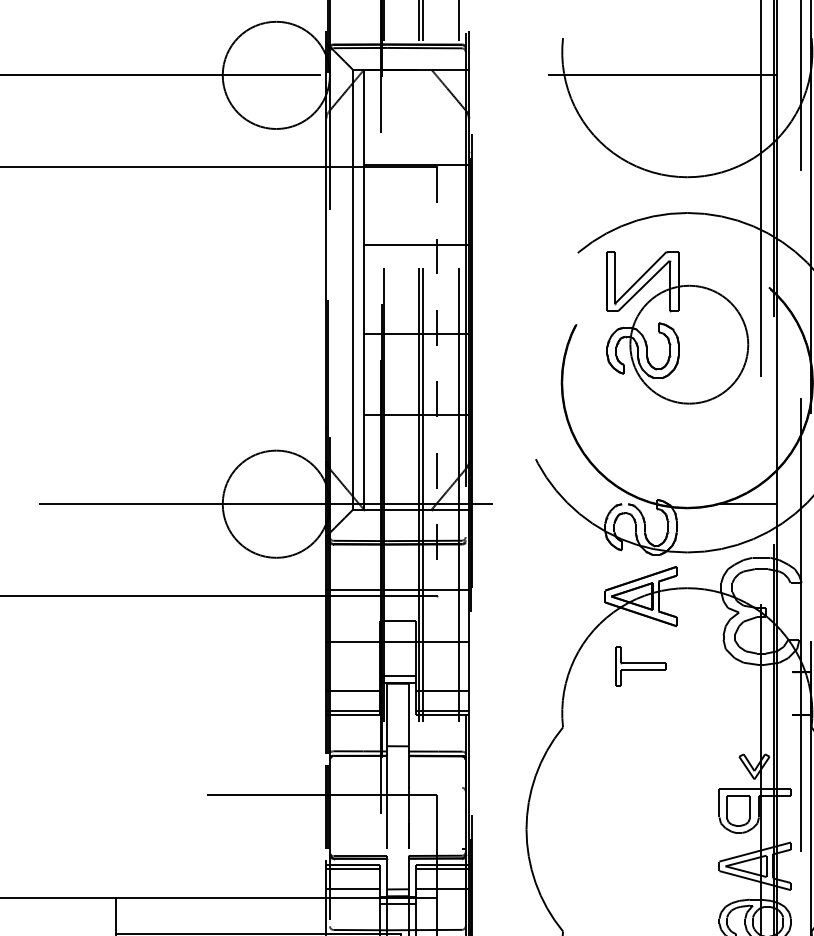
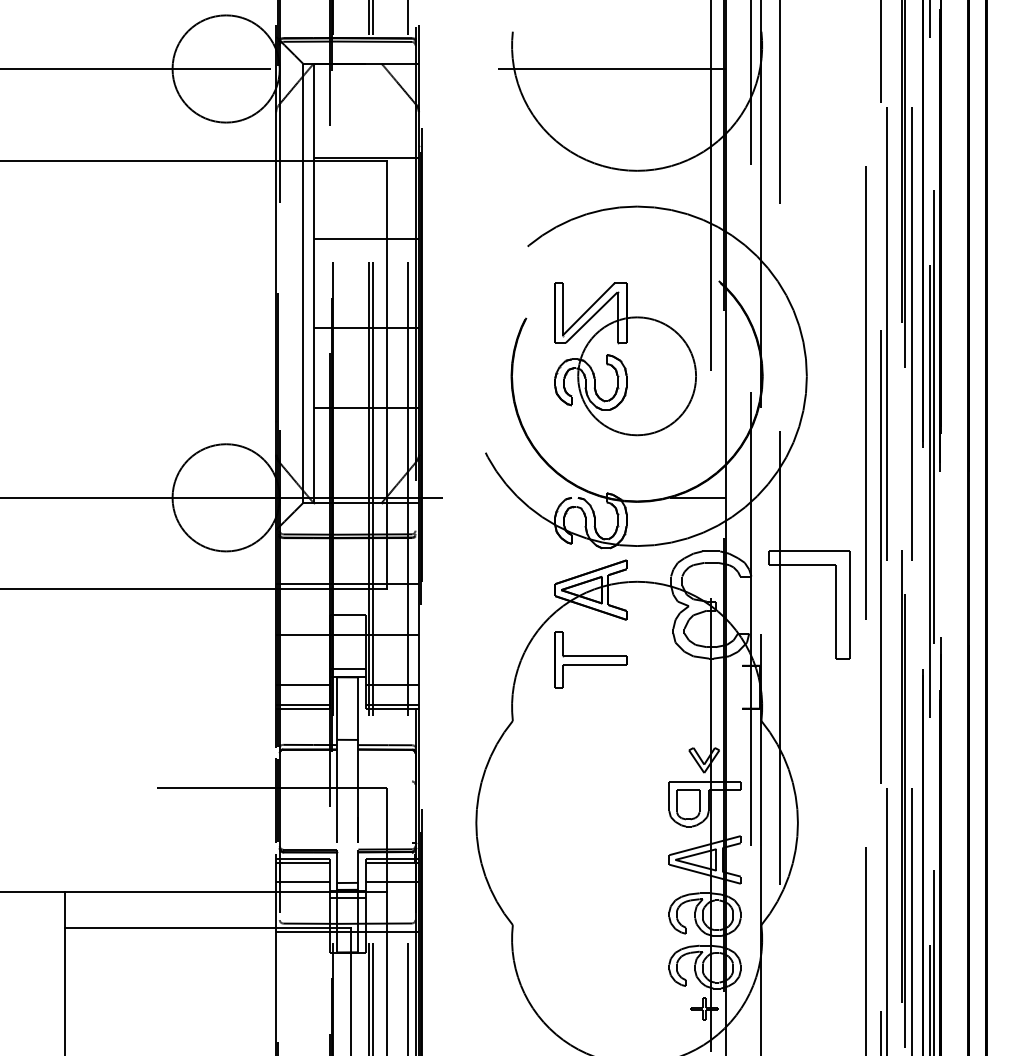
part: (677, 327) -> (625, 359), moved
line: (436, 381) -> (386, 375), dashed -> solid
part: (640, 665) -> (590, 659), size x1.43

